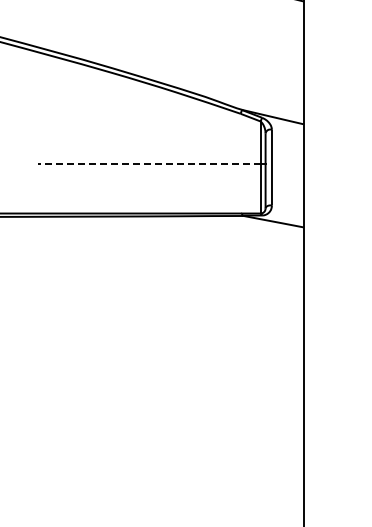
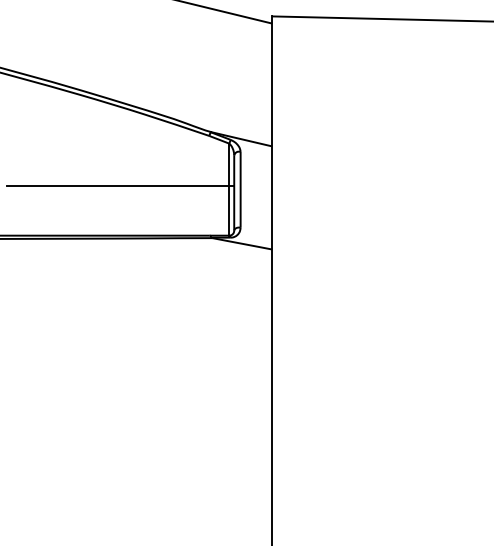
line: (148, 164) -> (117, 186), dashed -> solid

